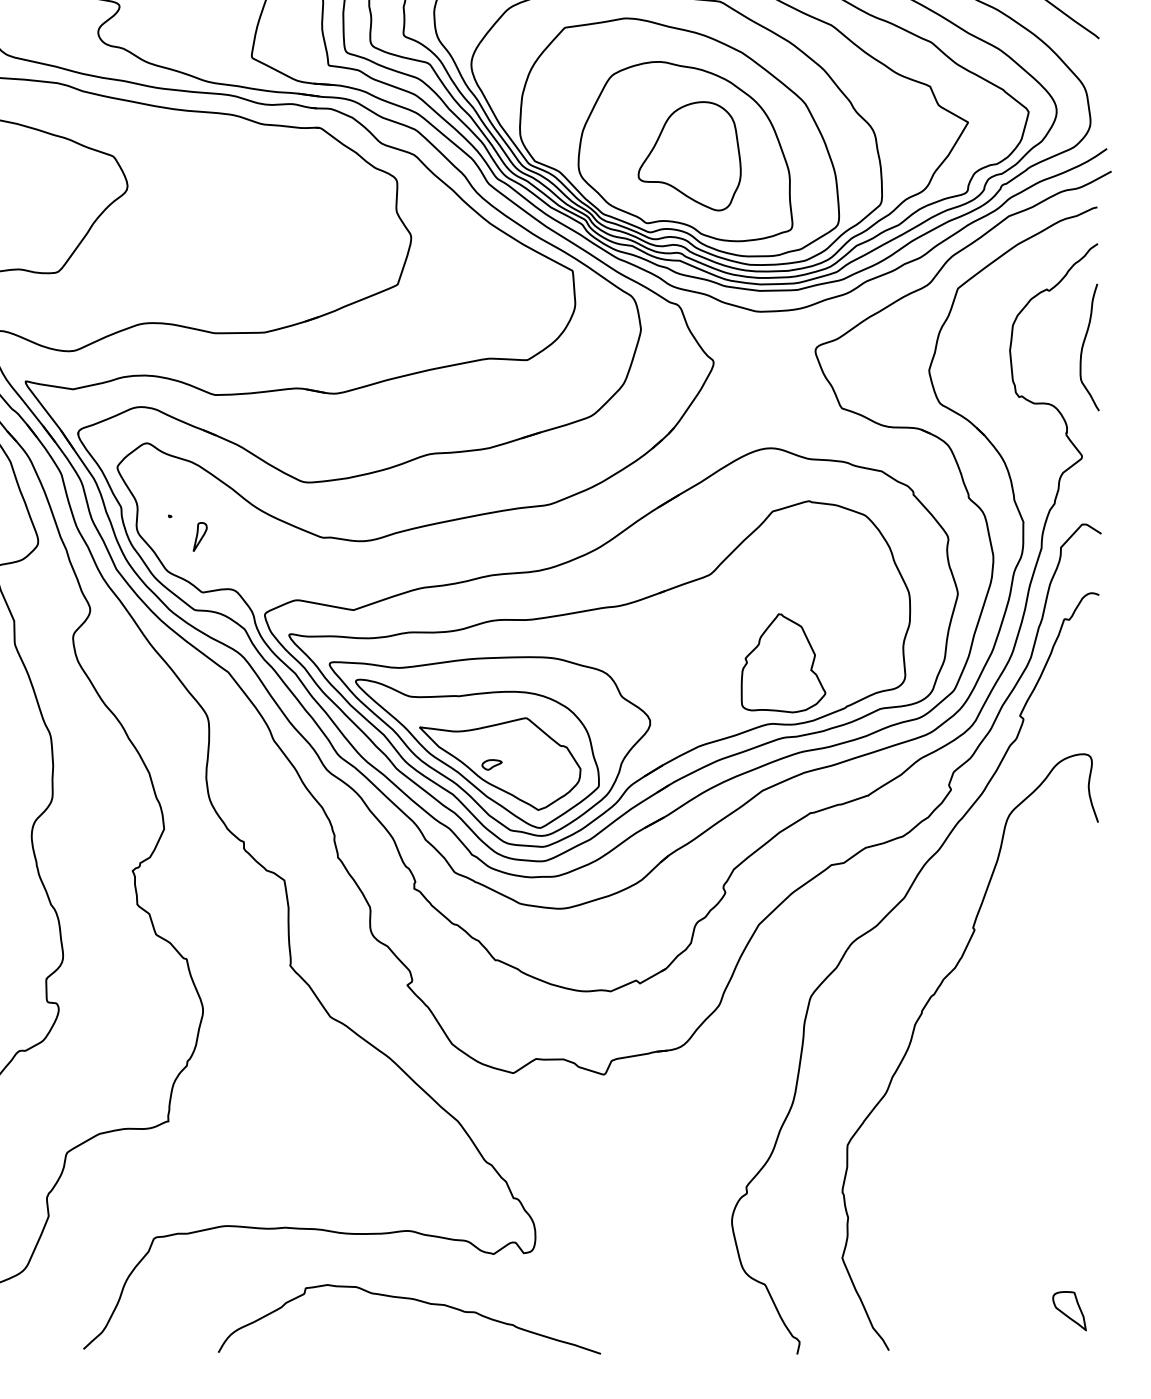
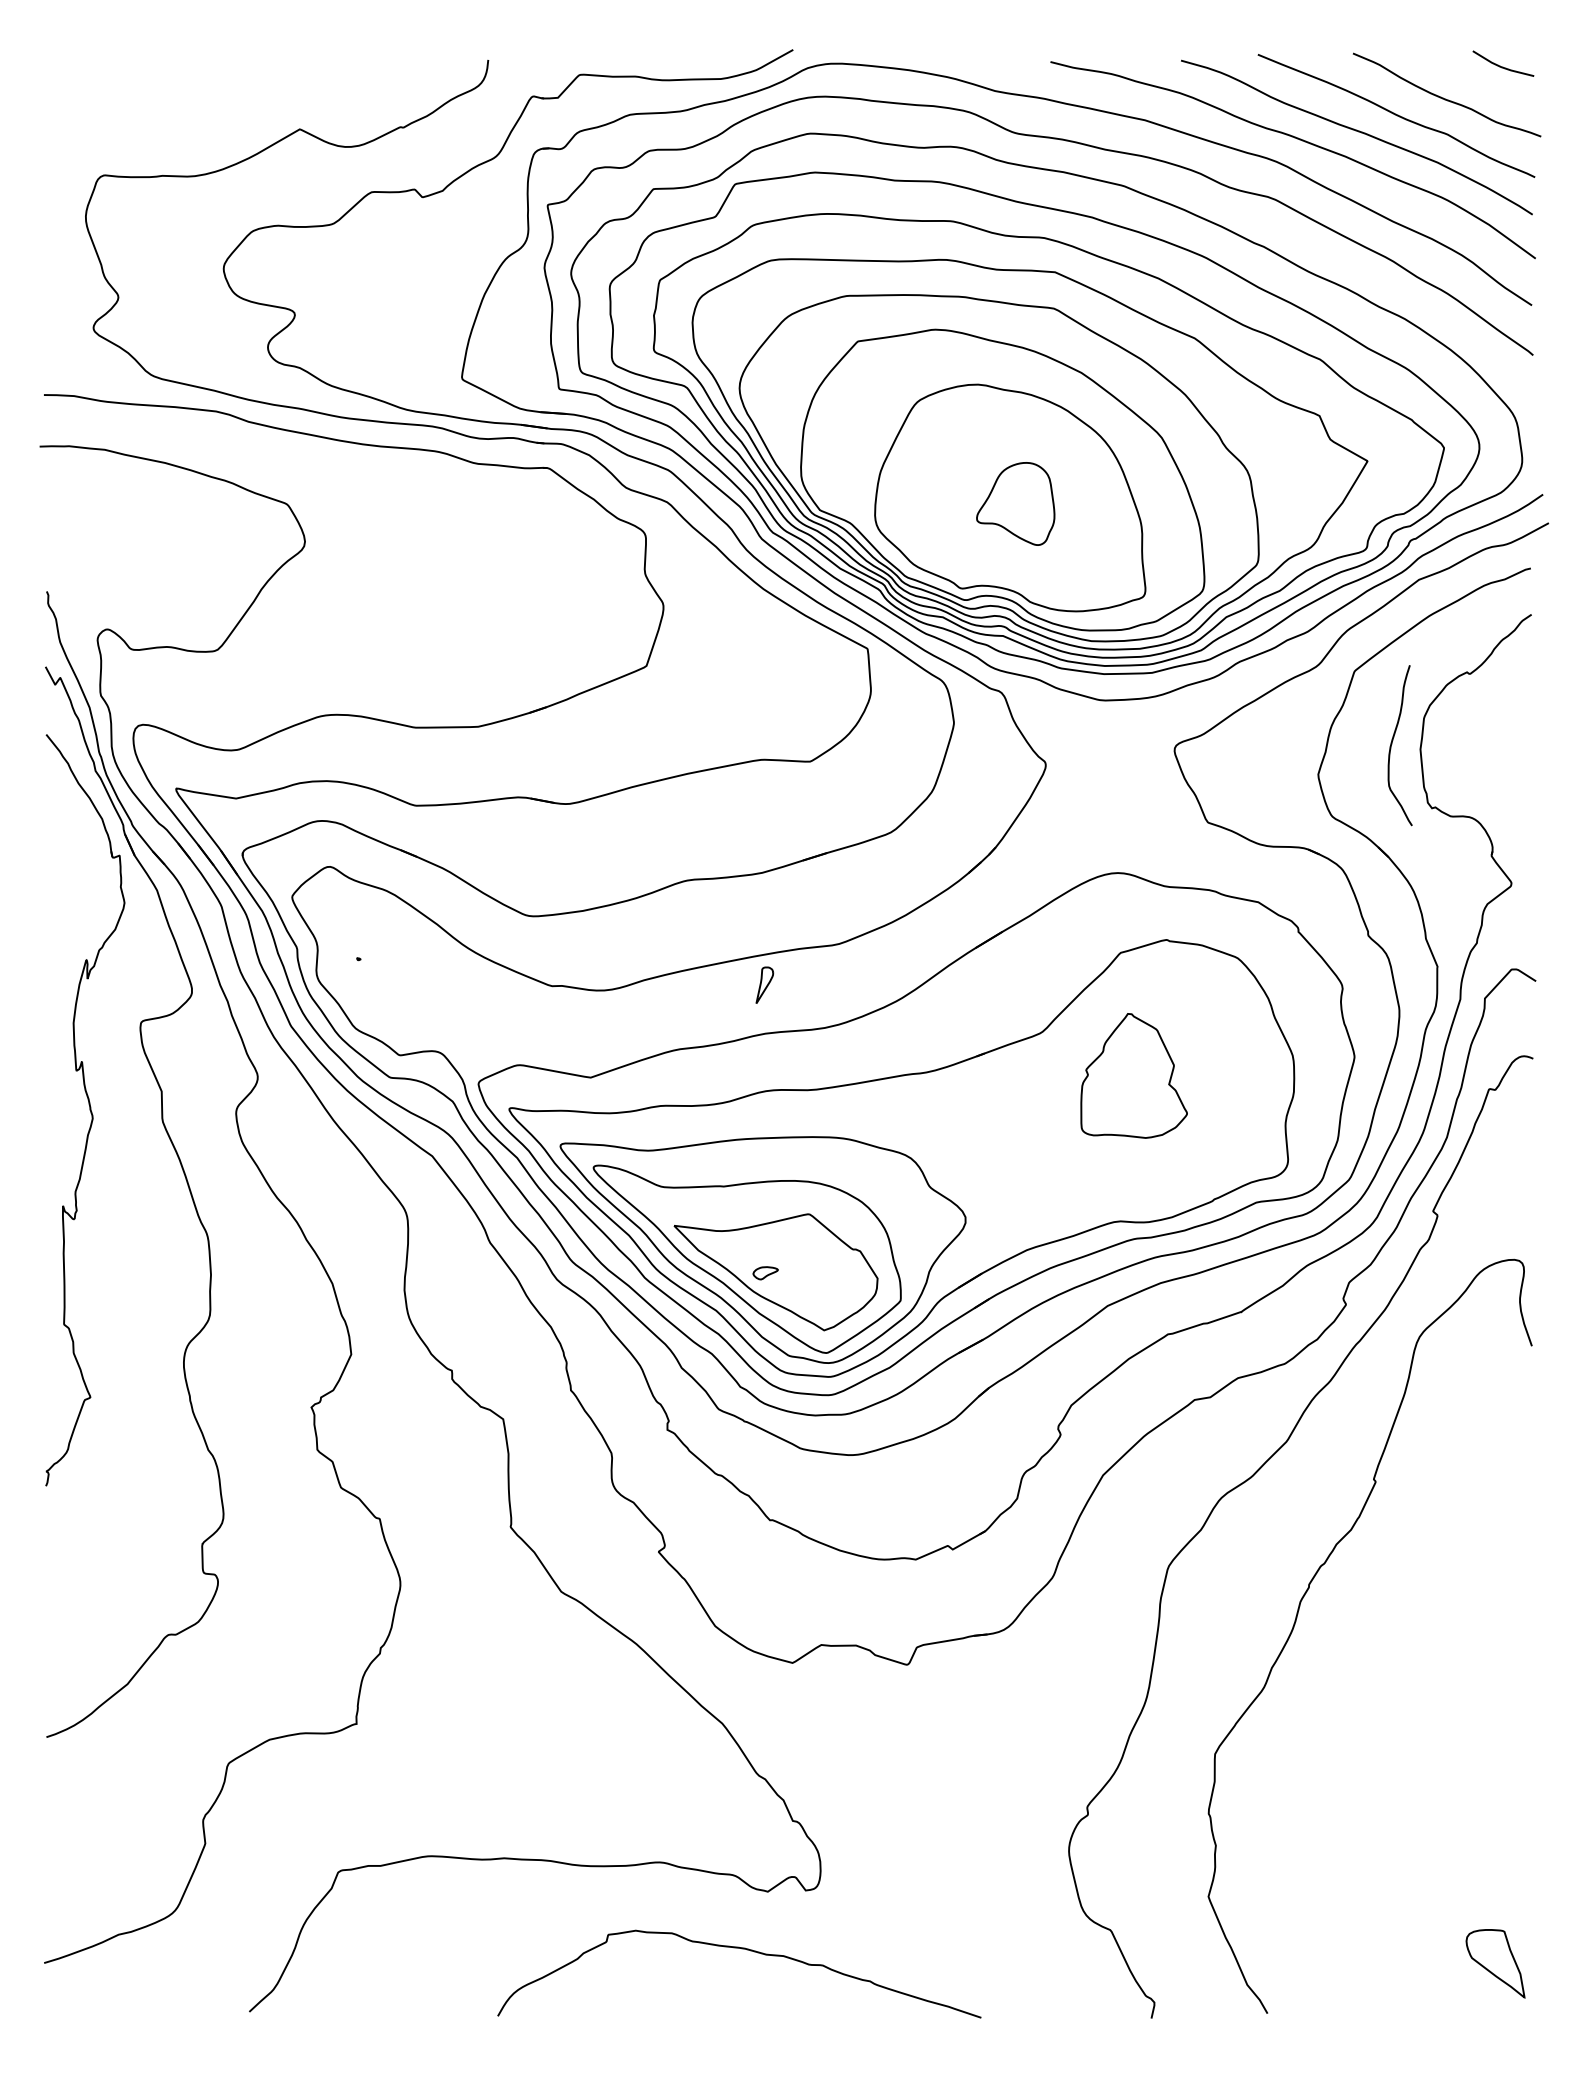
part: (689, 155) -> (1015, 503), size x0.6
curve: (1083, 346) -> (1392, 744), moved
part: (199, 536) -> (764, 984), moved
part: (783, 663) -> (1133, 1075), moved
curve: (411, 1299) -> (741, 1949), moved
part: (1069, 1310) -> (1495, 1963), size x1.4

